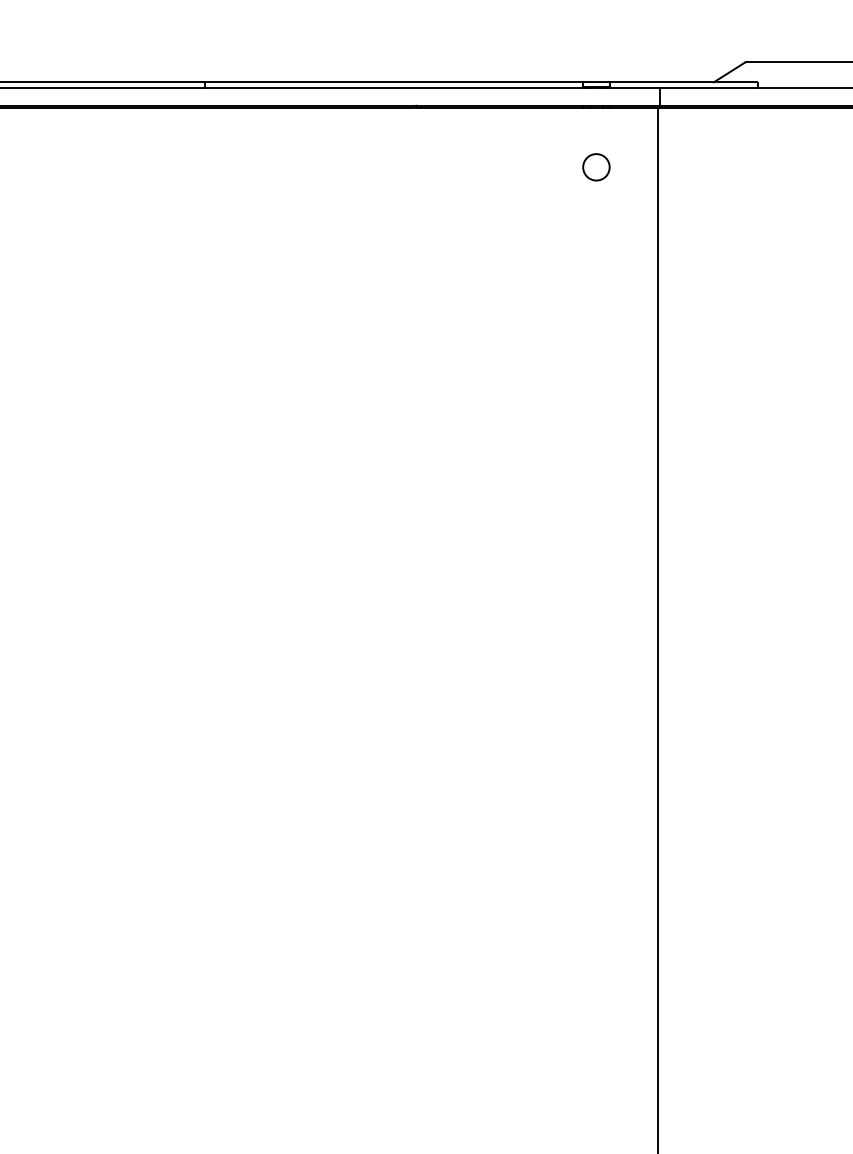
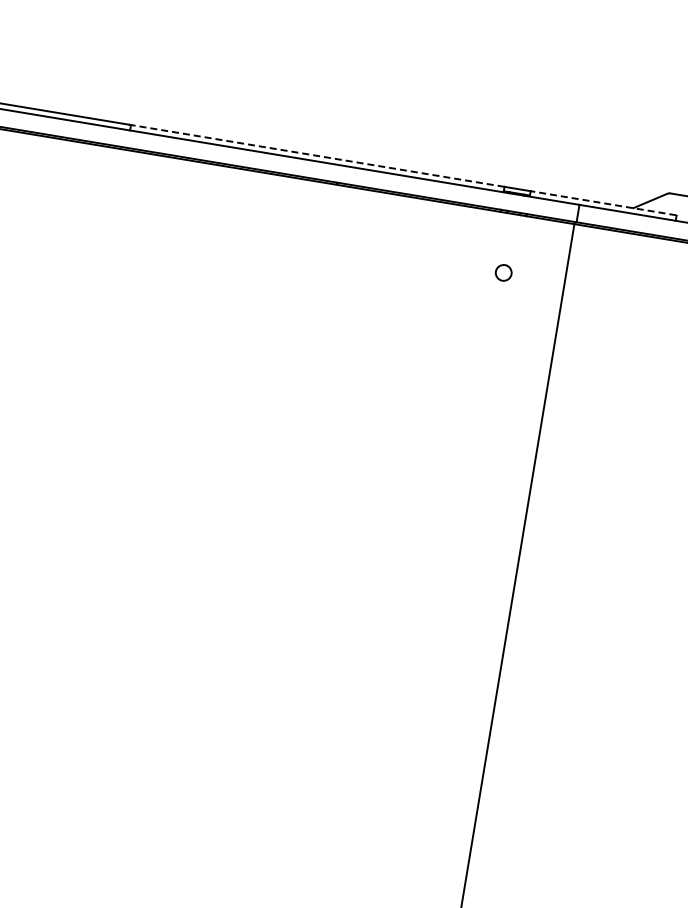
line: (393, 82) -> (317, 156), solid -> dashed
line: (683, 82) -> (603, 203), solid -> dashed
circle: (596, 167) -> (503, 273), size x0.6

